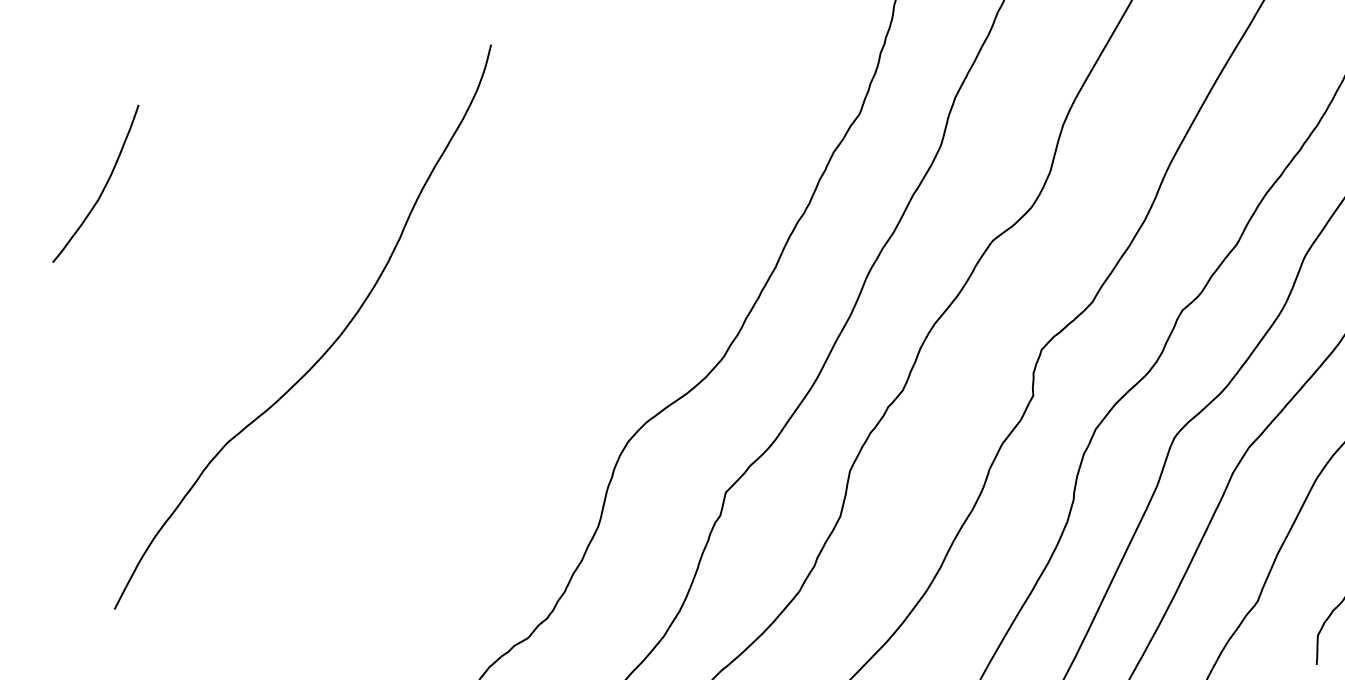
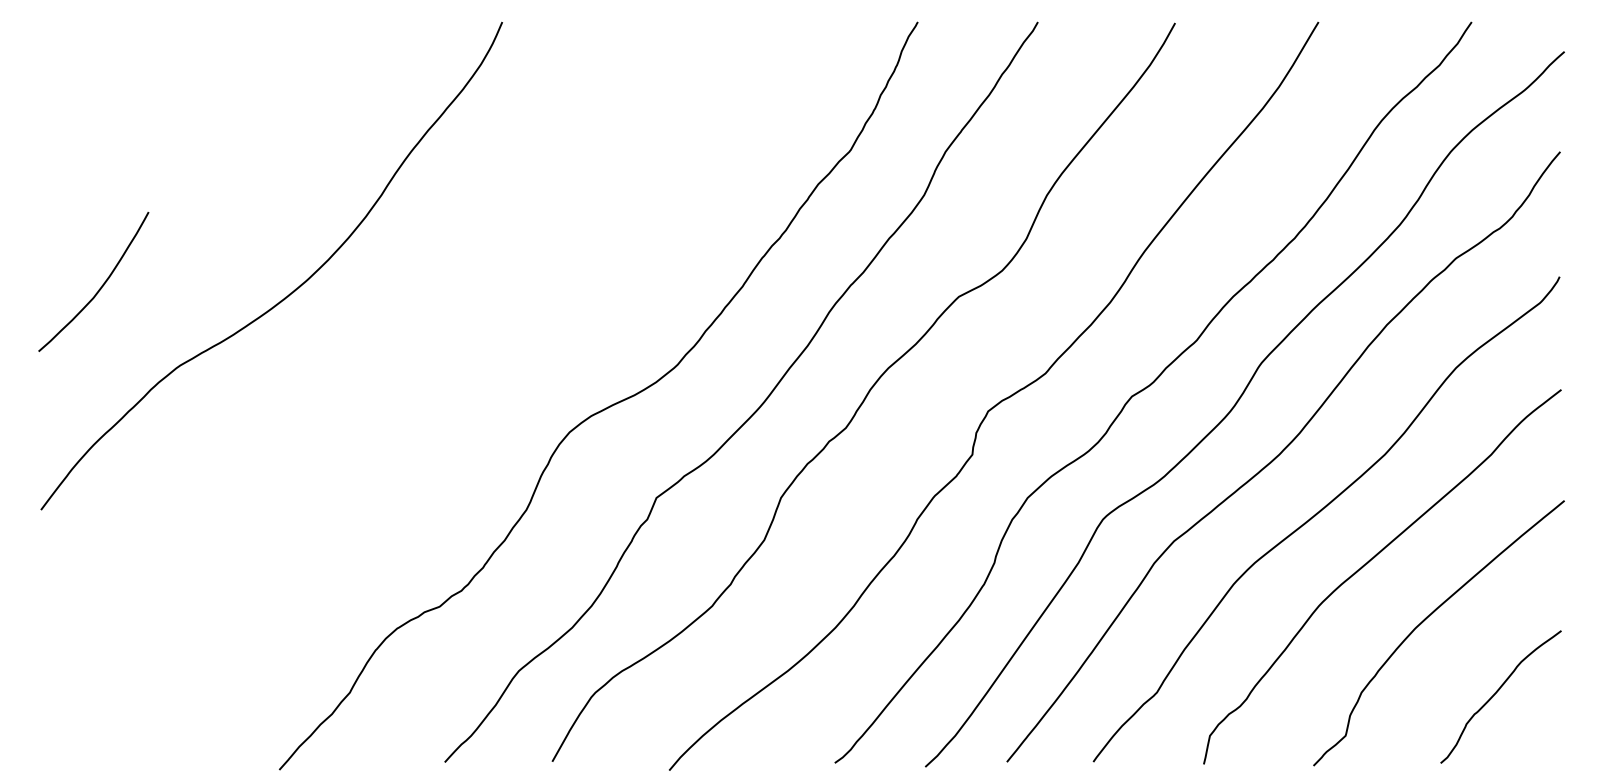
curve: (104, 186) -> (101, 285), moved

